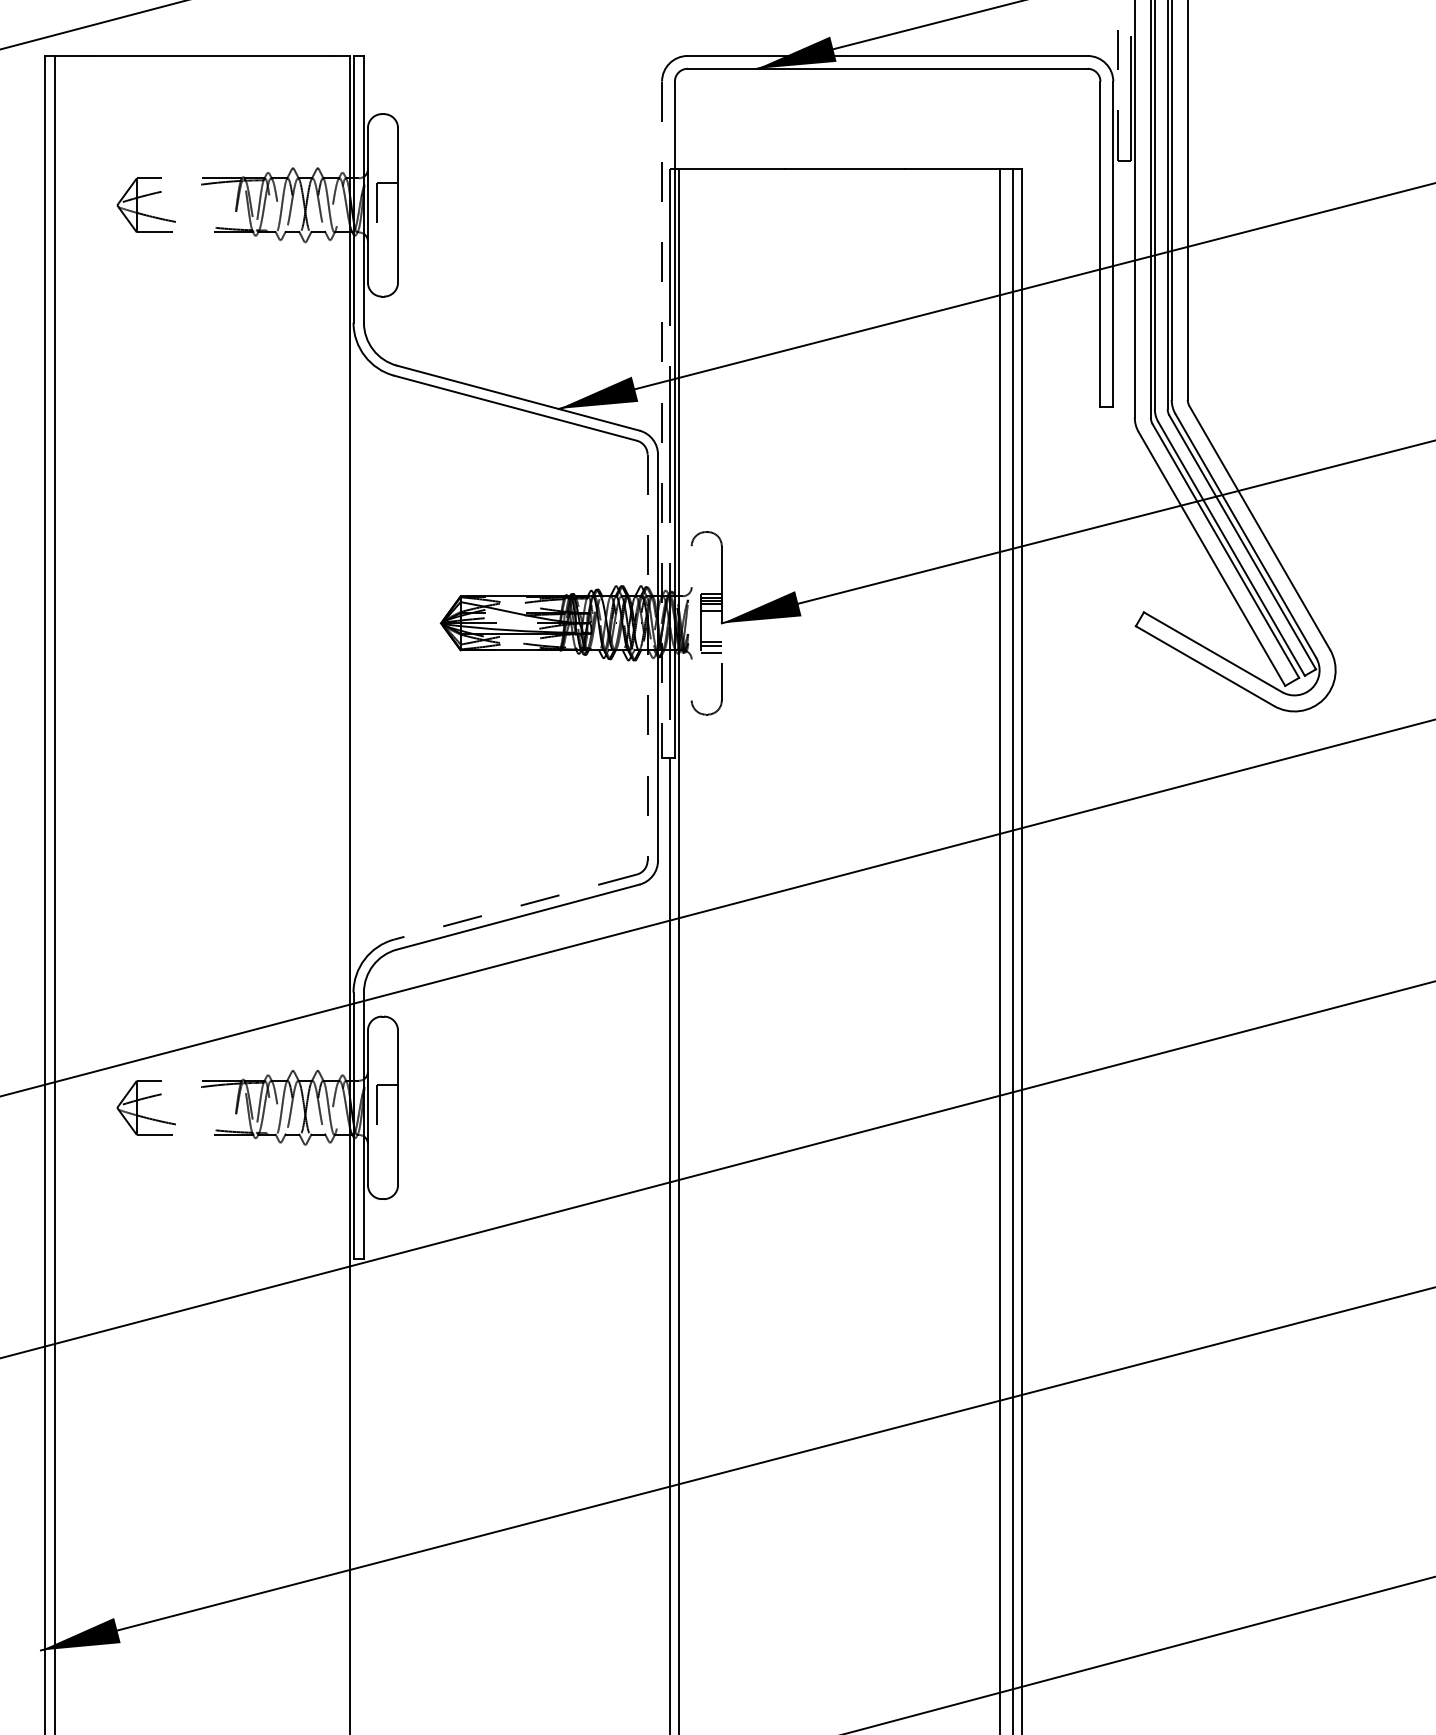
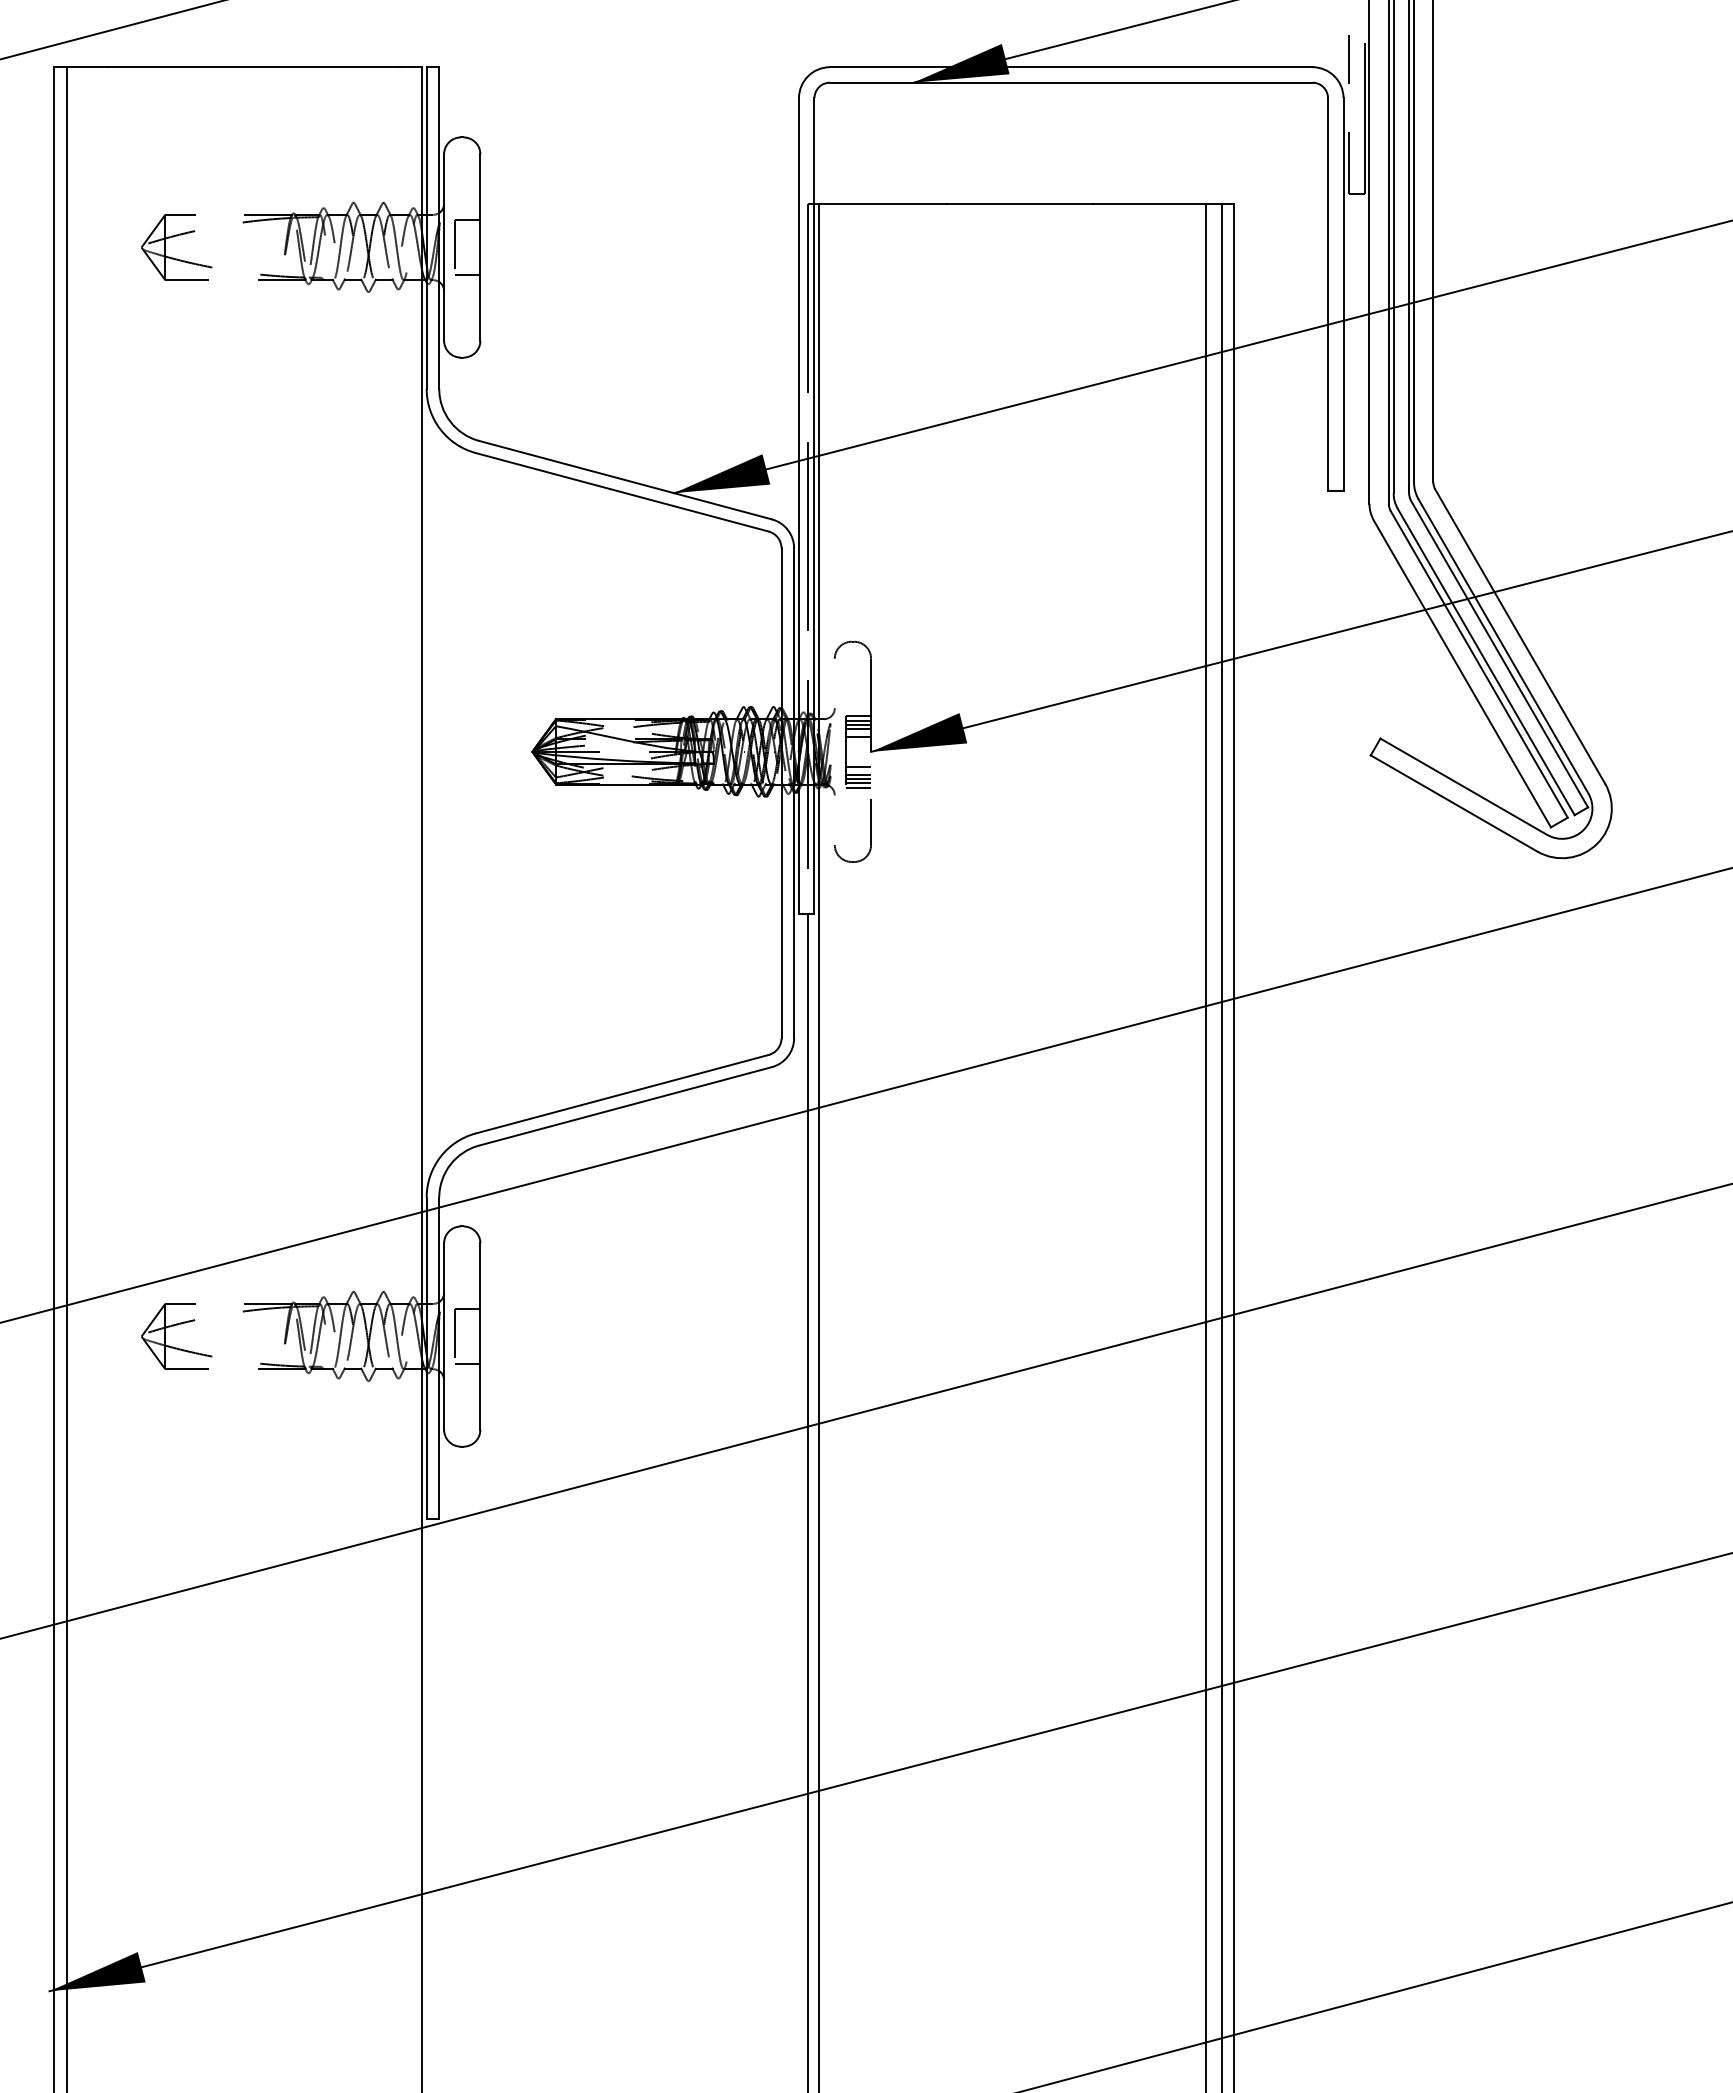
line: (387, 227) -> (467, 274), added
line: (661, 420) -> (798, 506), dashed -> solid
line: (711, 635) -> (858, 766), added
line: (711, 649) -> (858, 783), added
line: (647, 657) -> (781, 793), dashed -> solid
line: (515, 907) -> (622, 1094), dashed -> solid
line: (387, 1130) -> (467, 1363), added

